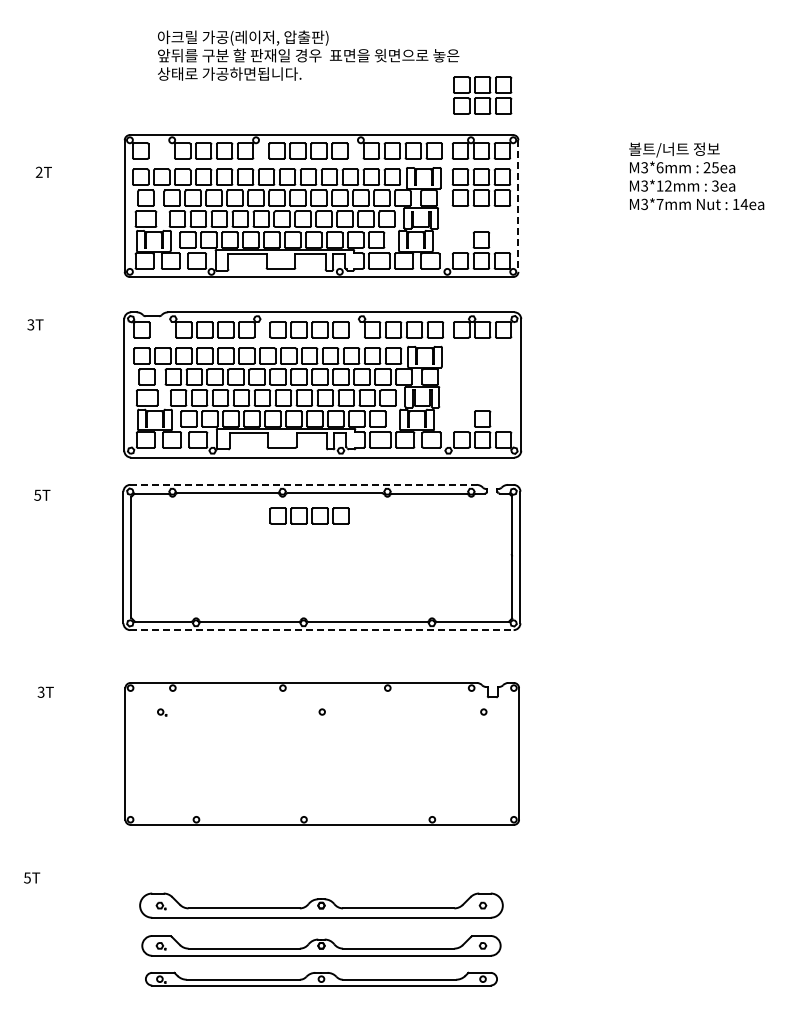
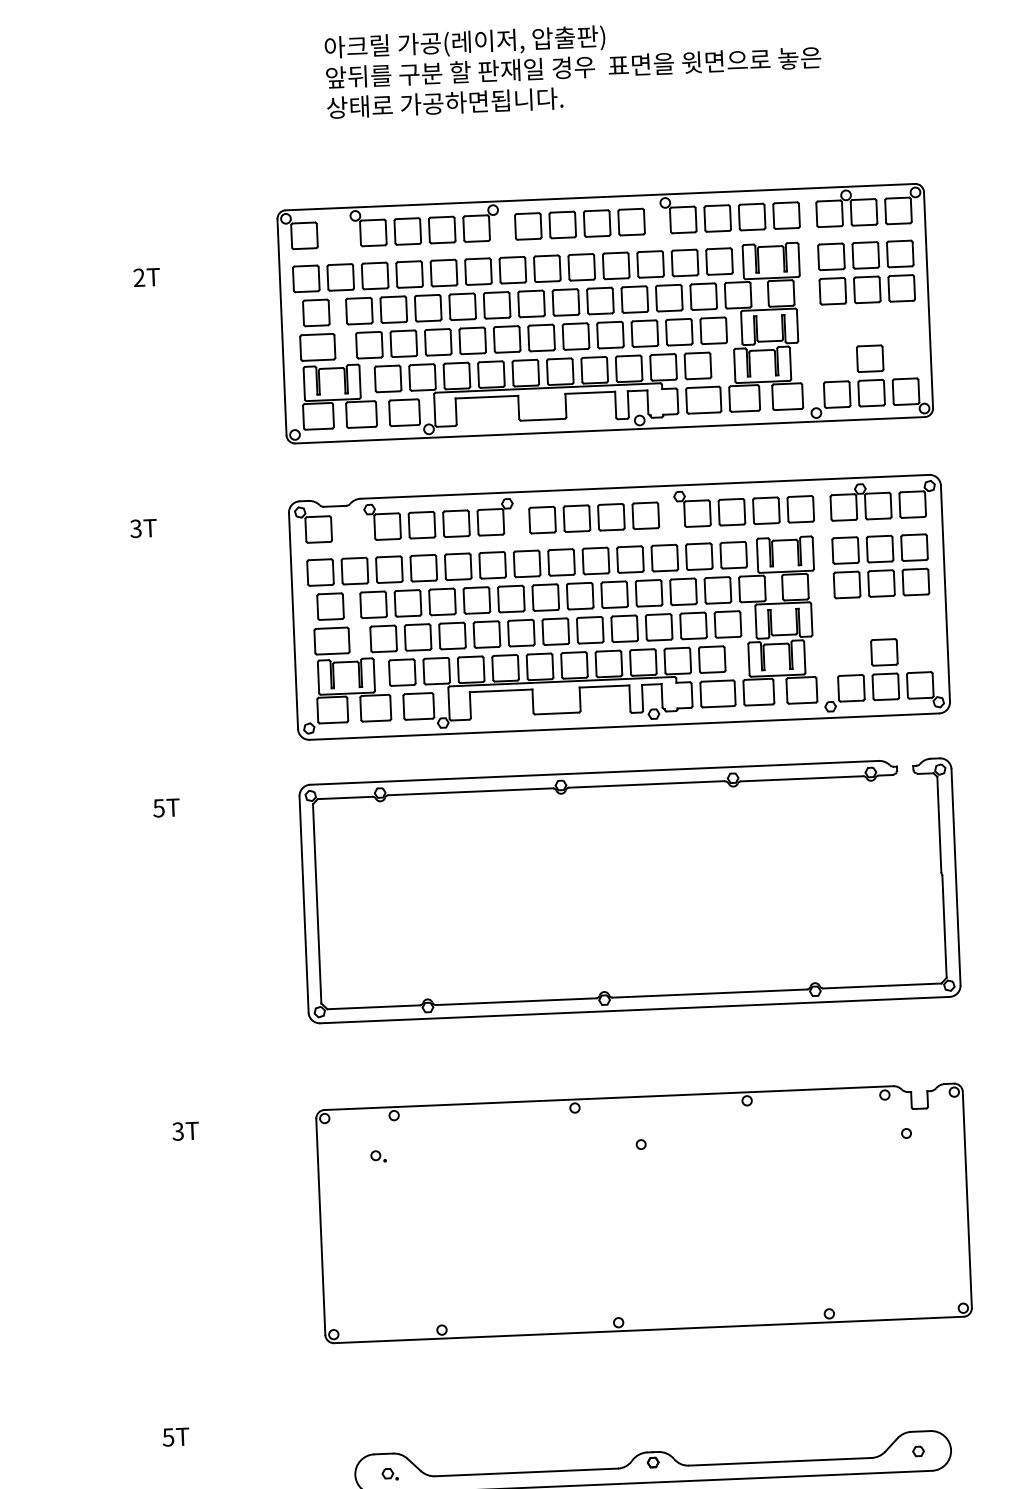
part: (482, 95) -> (880, 566), moved
line: (518, 206) -> (928, 300), dashed -> solid
line: (303, 484) -> (594, 772), dashed -> solid
part: (309, 515) -> (606, 822), removed
line: (321, 630) -> (634, 1010), dashed -> solid

